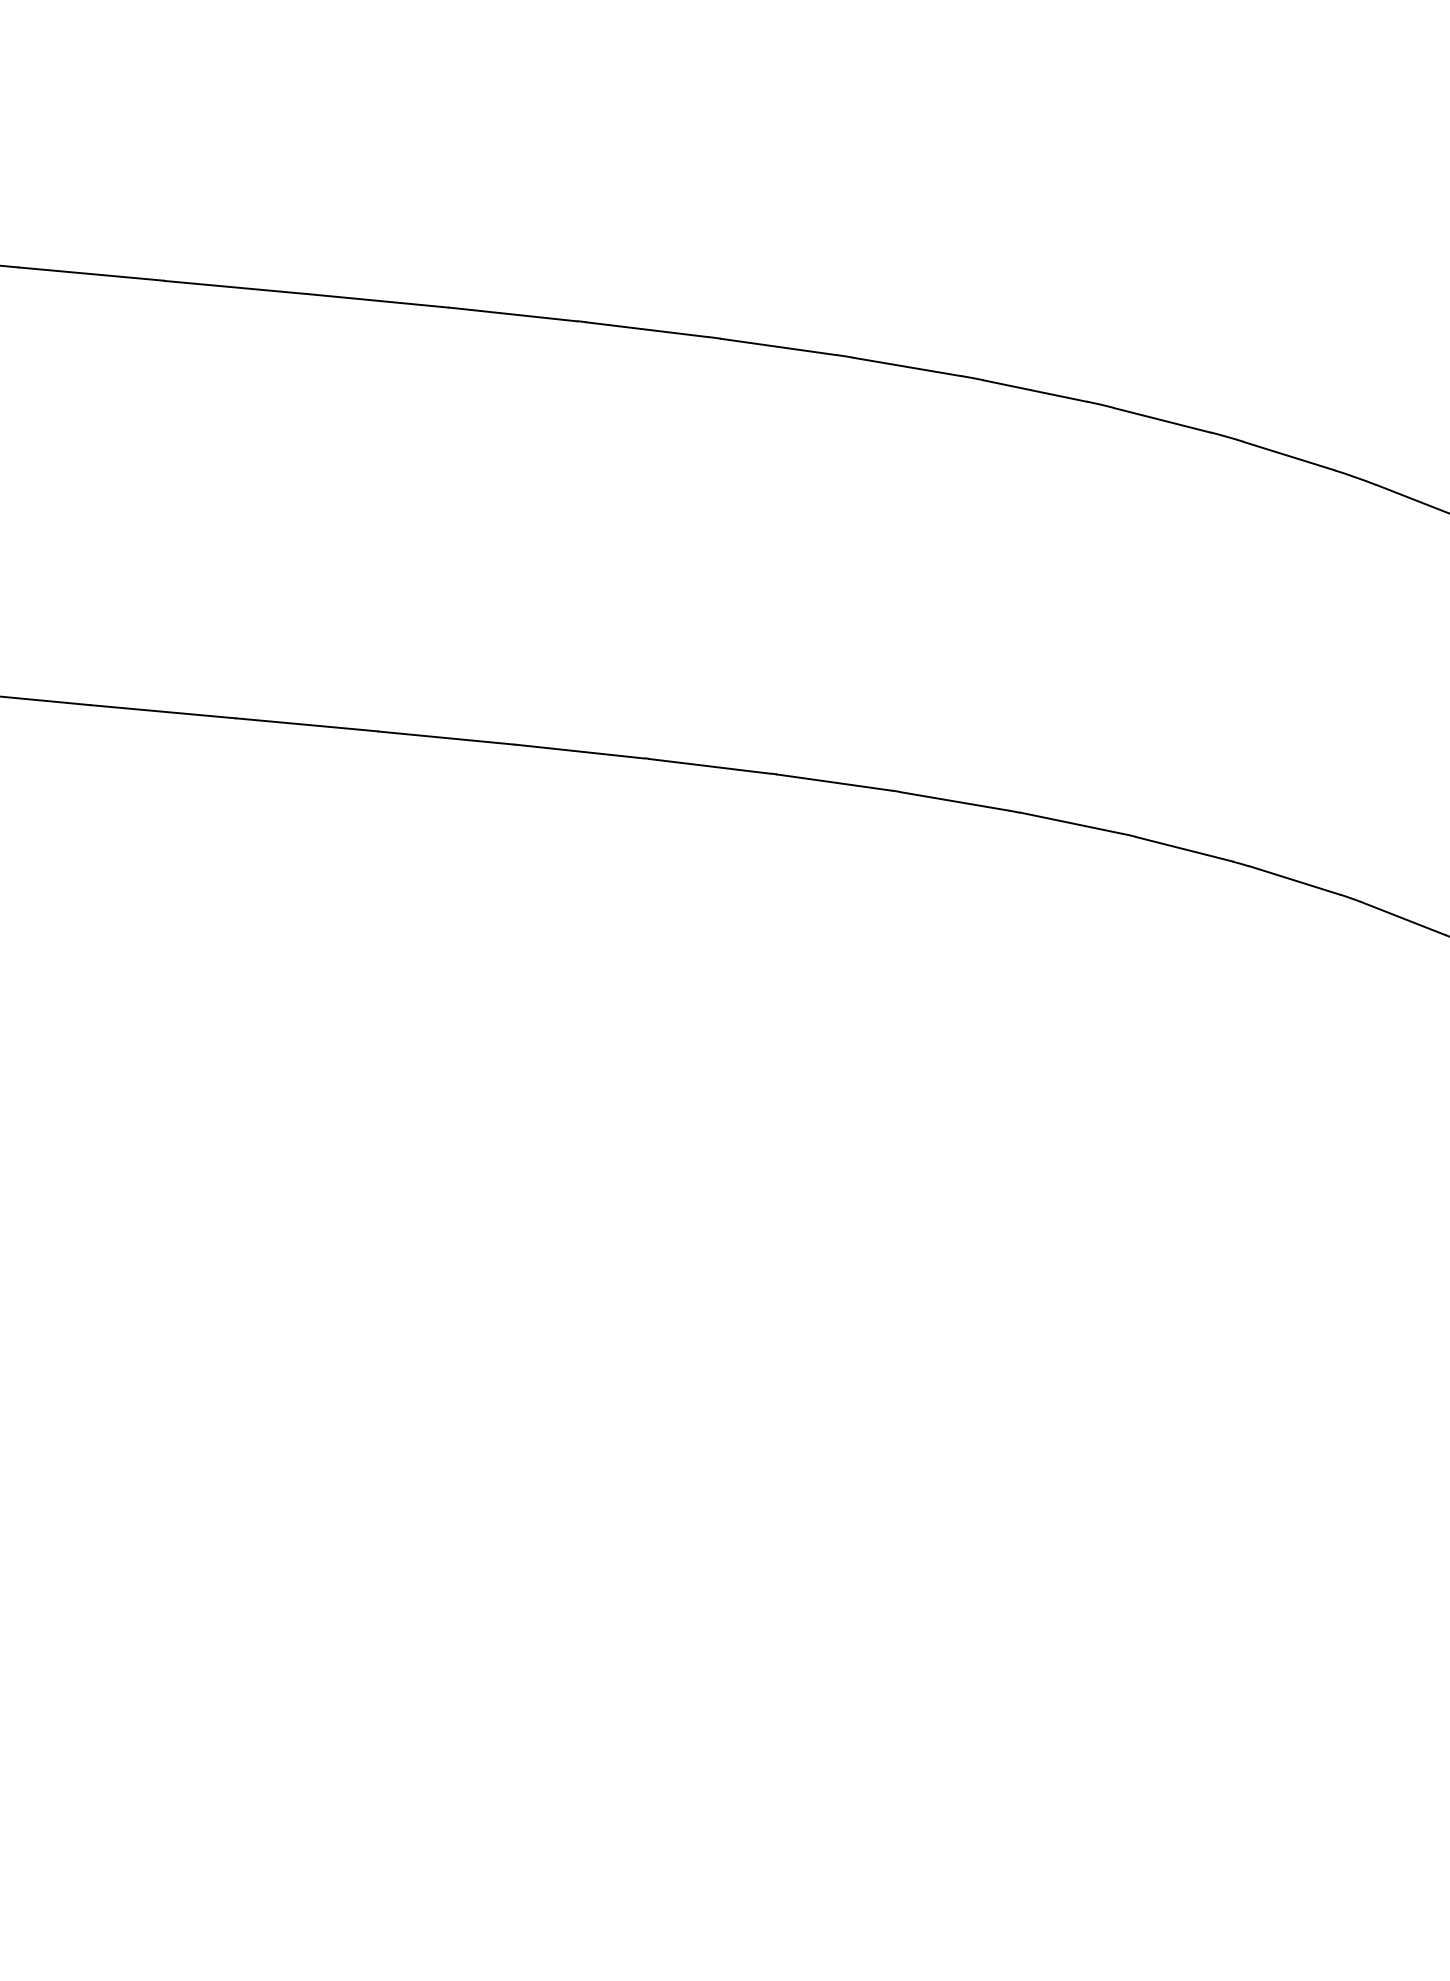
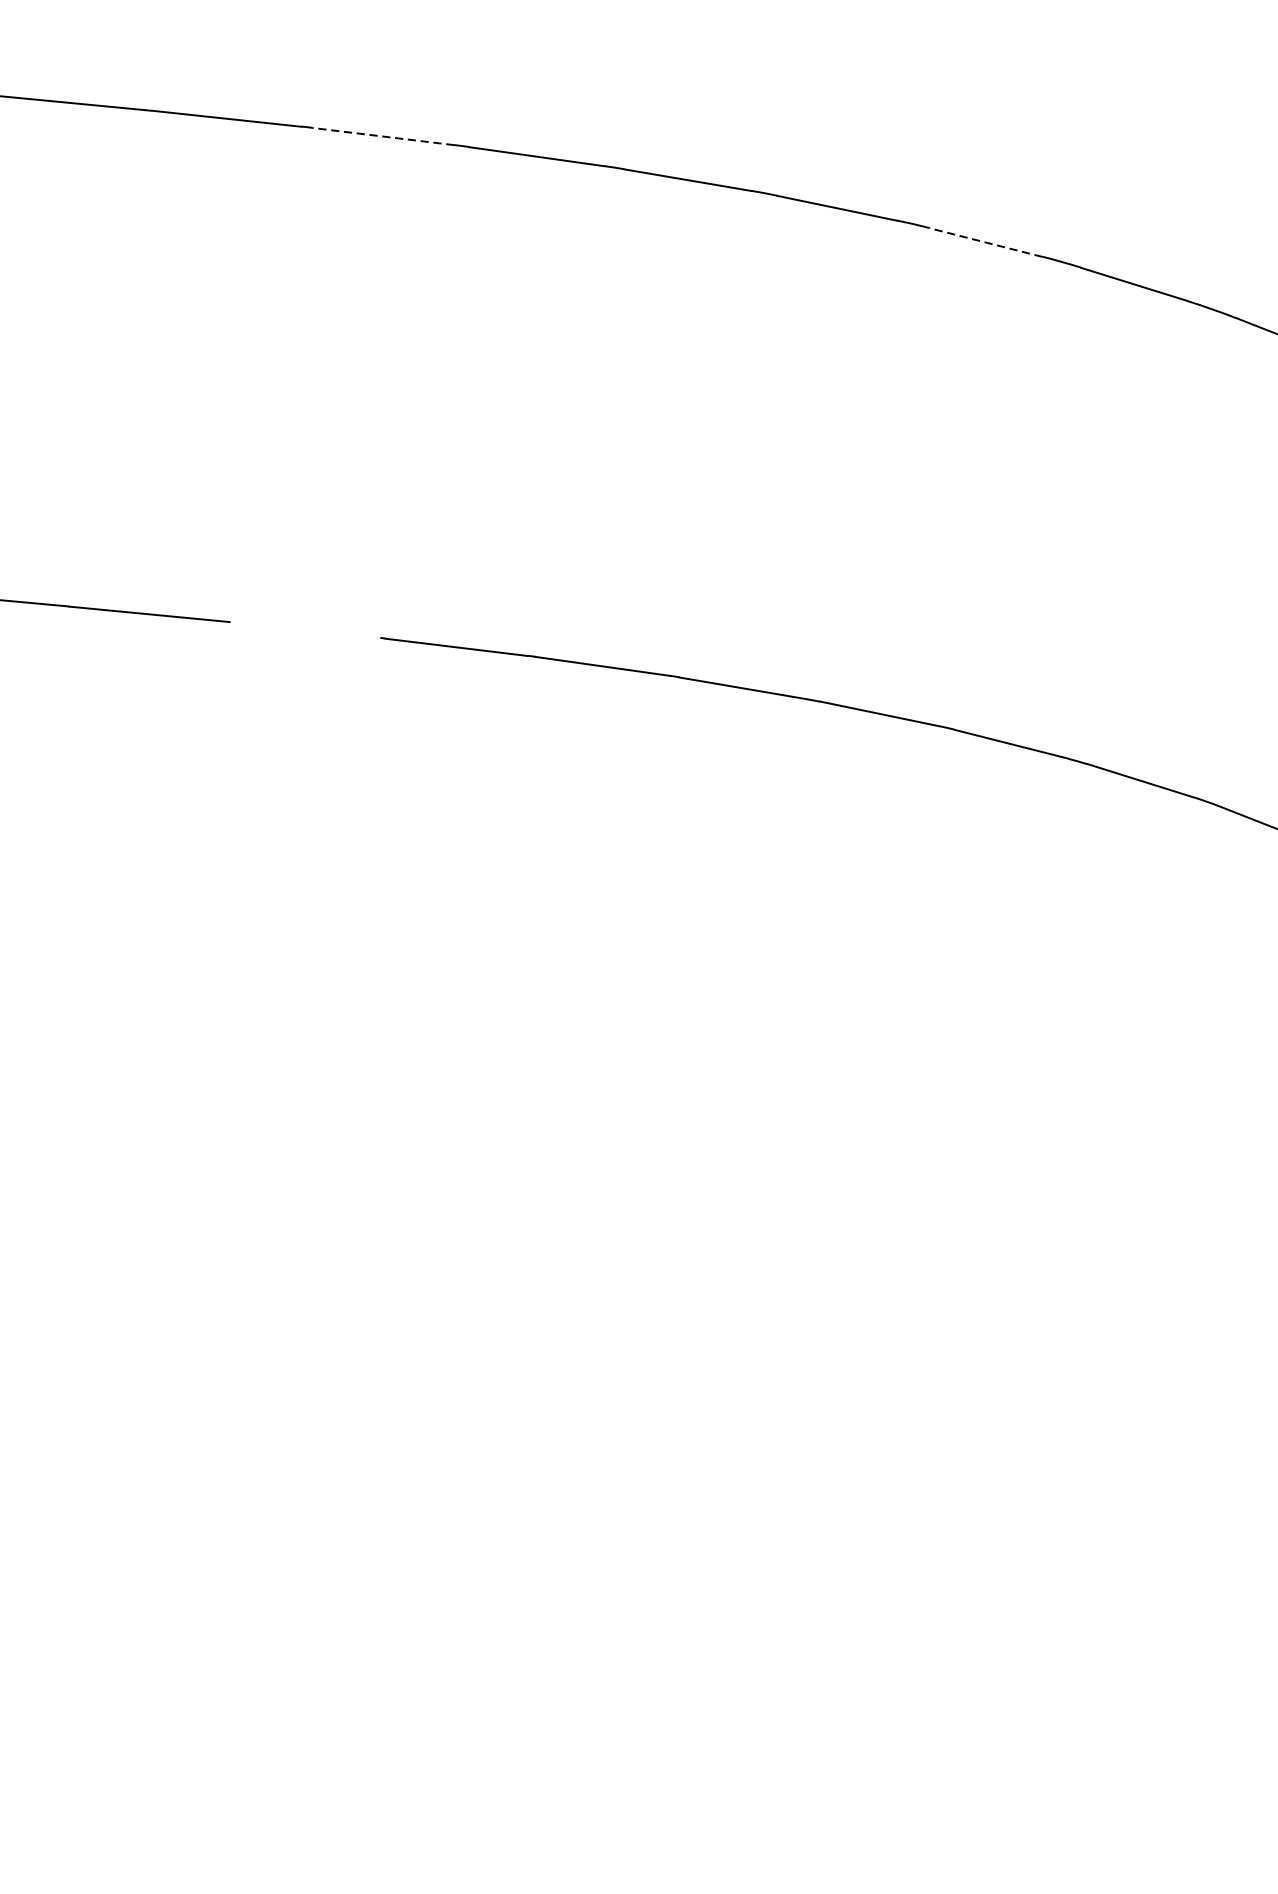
line: (646, 329) -> (382, 136), solid -> dashed
line: (1162, 420) -> (986, 242), solid -> dashed
line: (580, 751) -> (305, 629), removed

